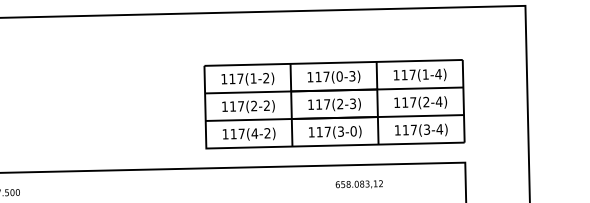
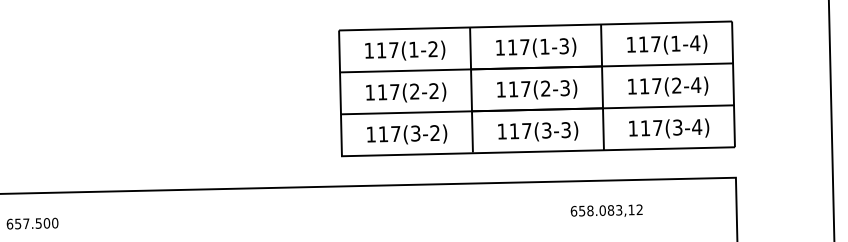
text: (339, 76) -> (544, 46), 117(0-3) -> 117(1-3)
text: (353, 131) -> (565, 130), 117(3-0) -> 117(3-3)
text: (254, 133) -> (415, 133), 117(4-2) -> 117(3-2)
text: (358, 184) -> (605, 210), moved

